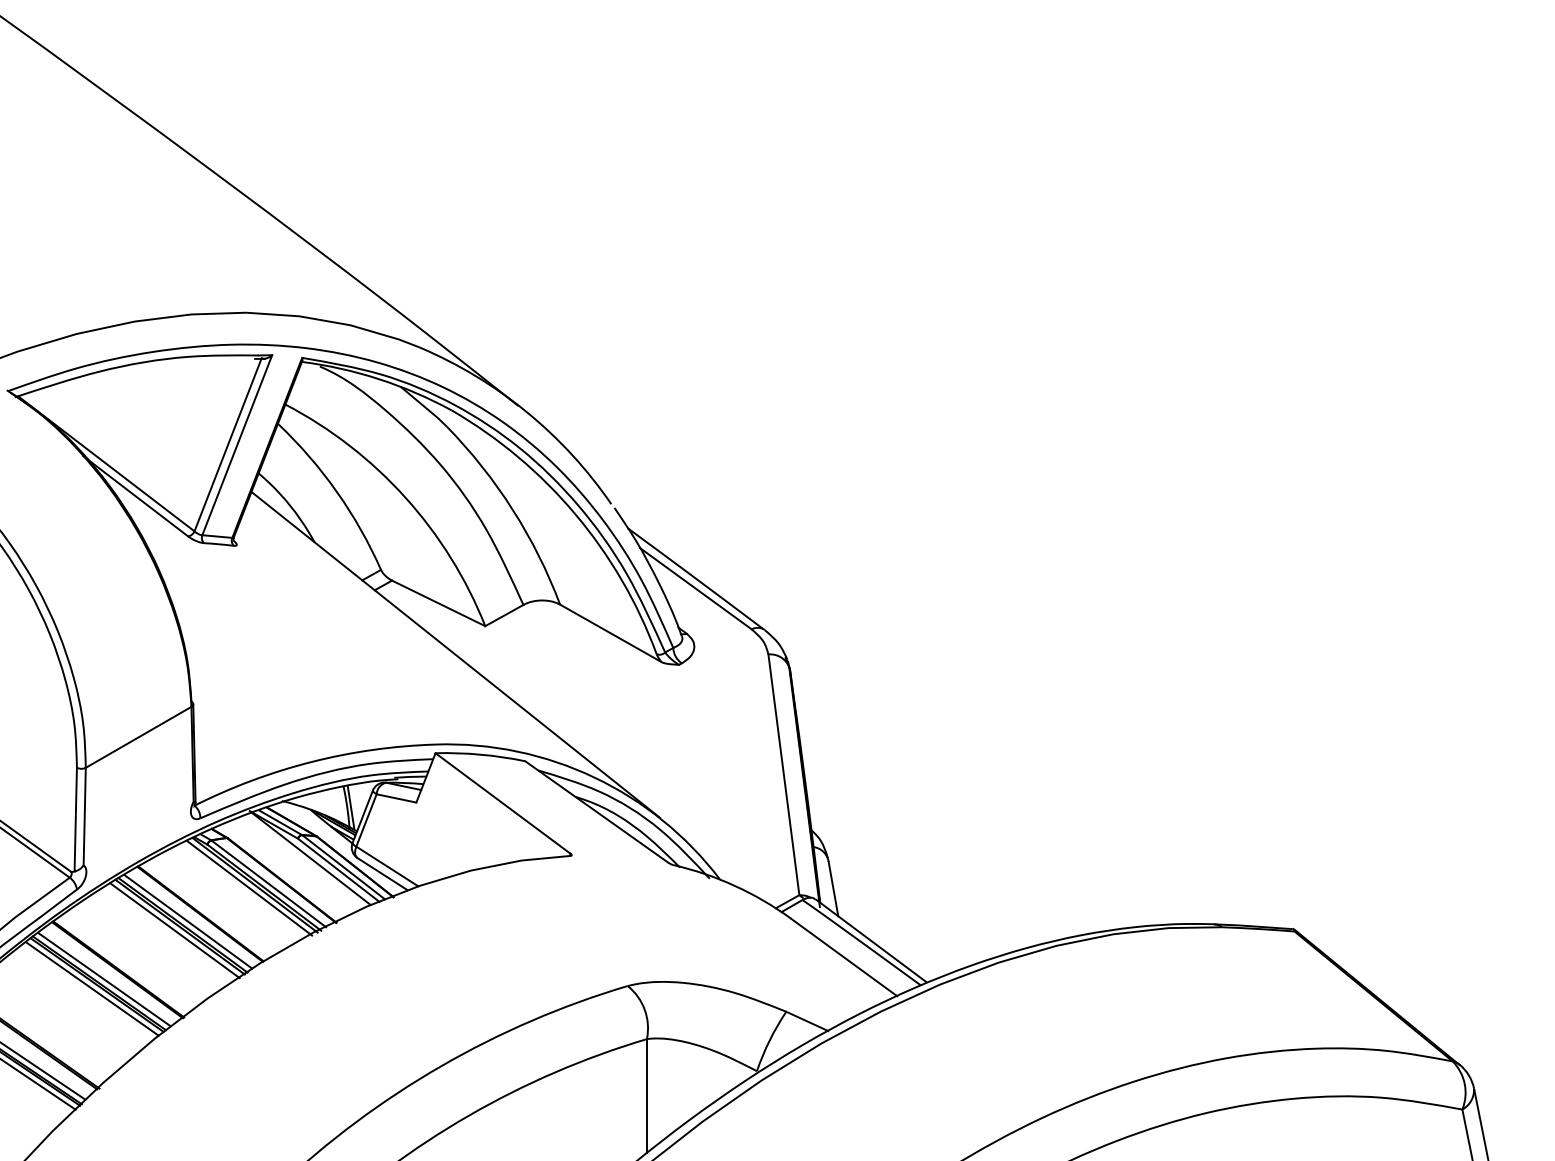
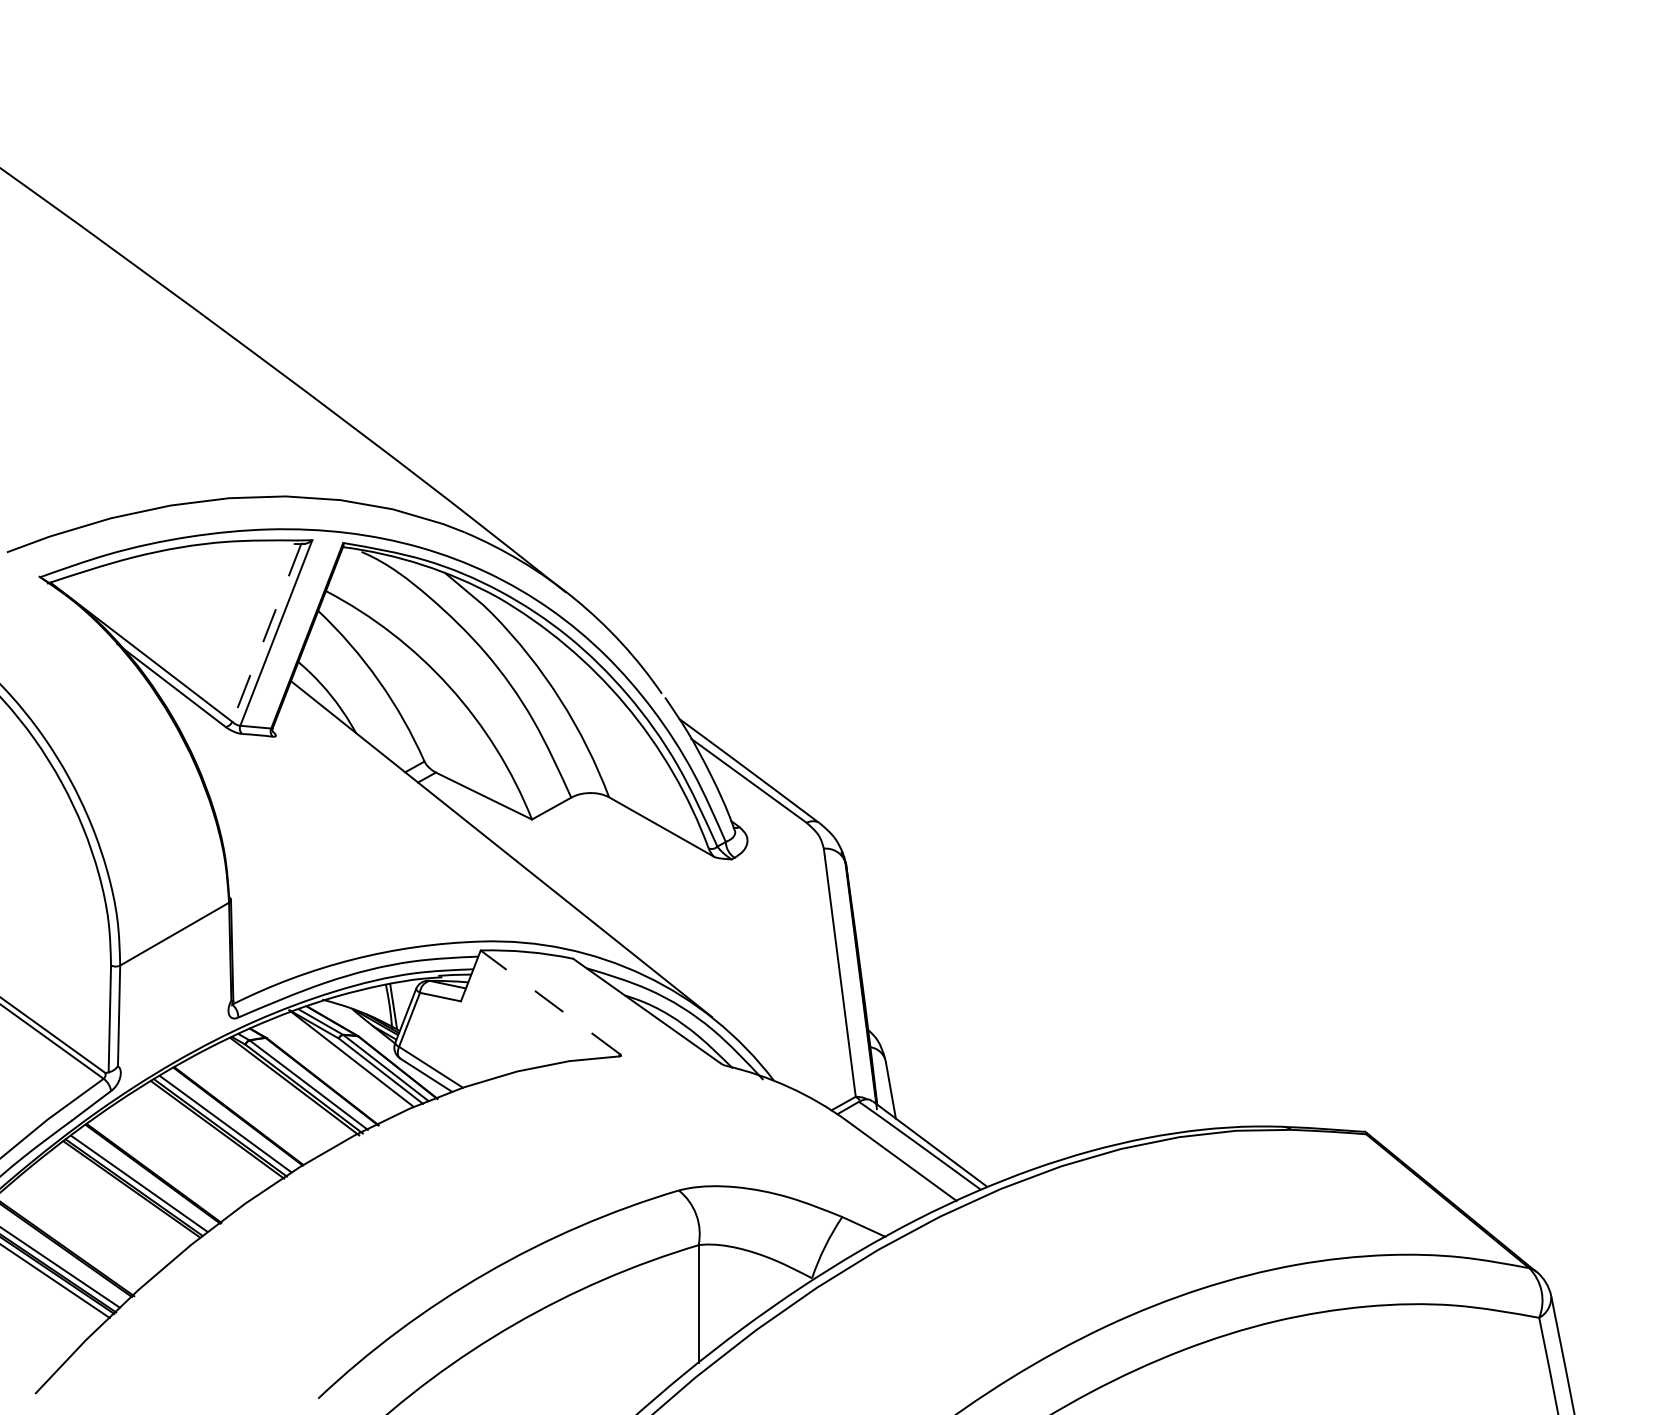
line: (227, 444) -> (266, 632), solid -> dashed
line: (503, 803) -> (550, 1002), solid -> dashed
line: (249, 888) -> (288, 1089), removed
line: (174, 930) -> (211, 1133), removed
line: (91, 988) -> (126, 1193), removed

